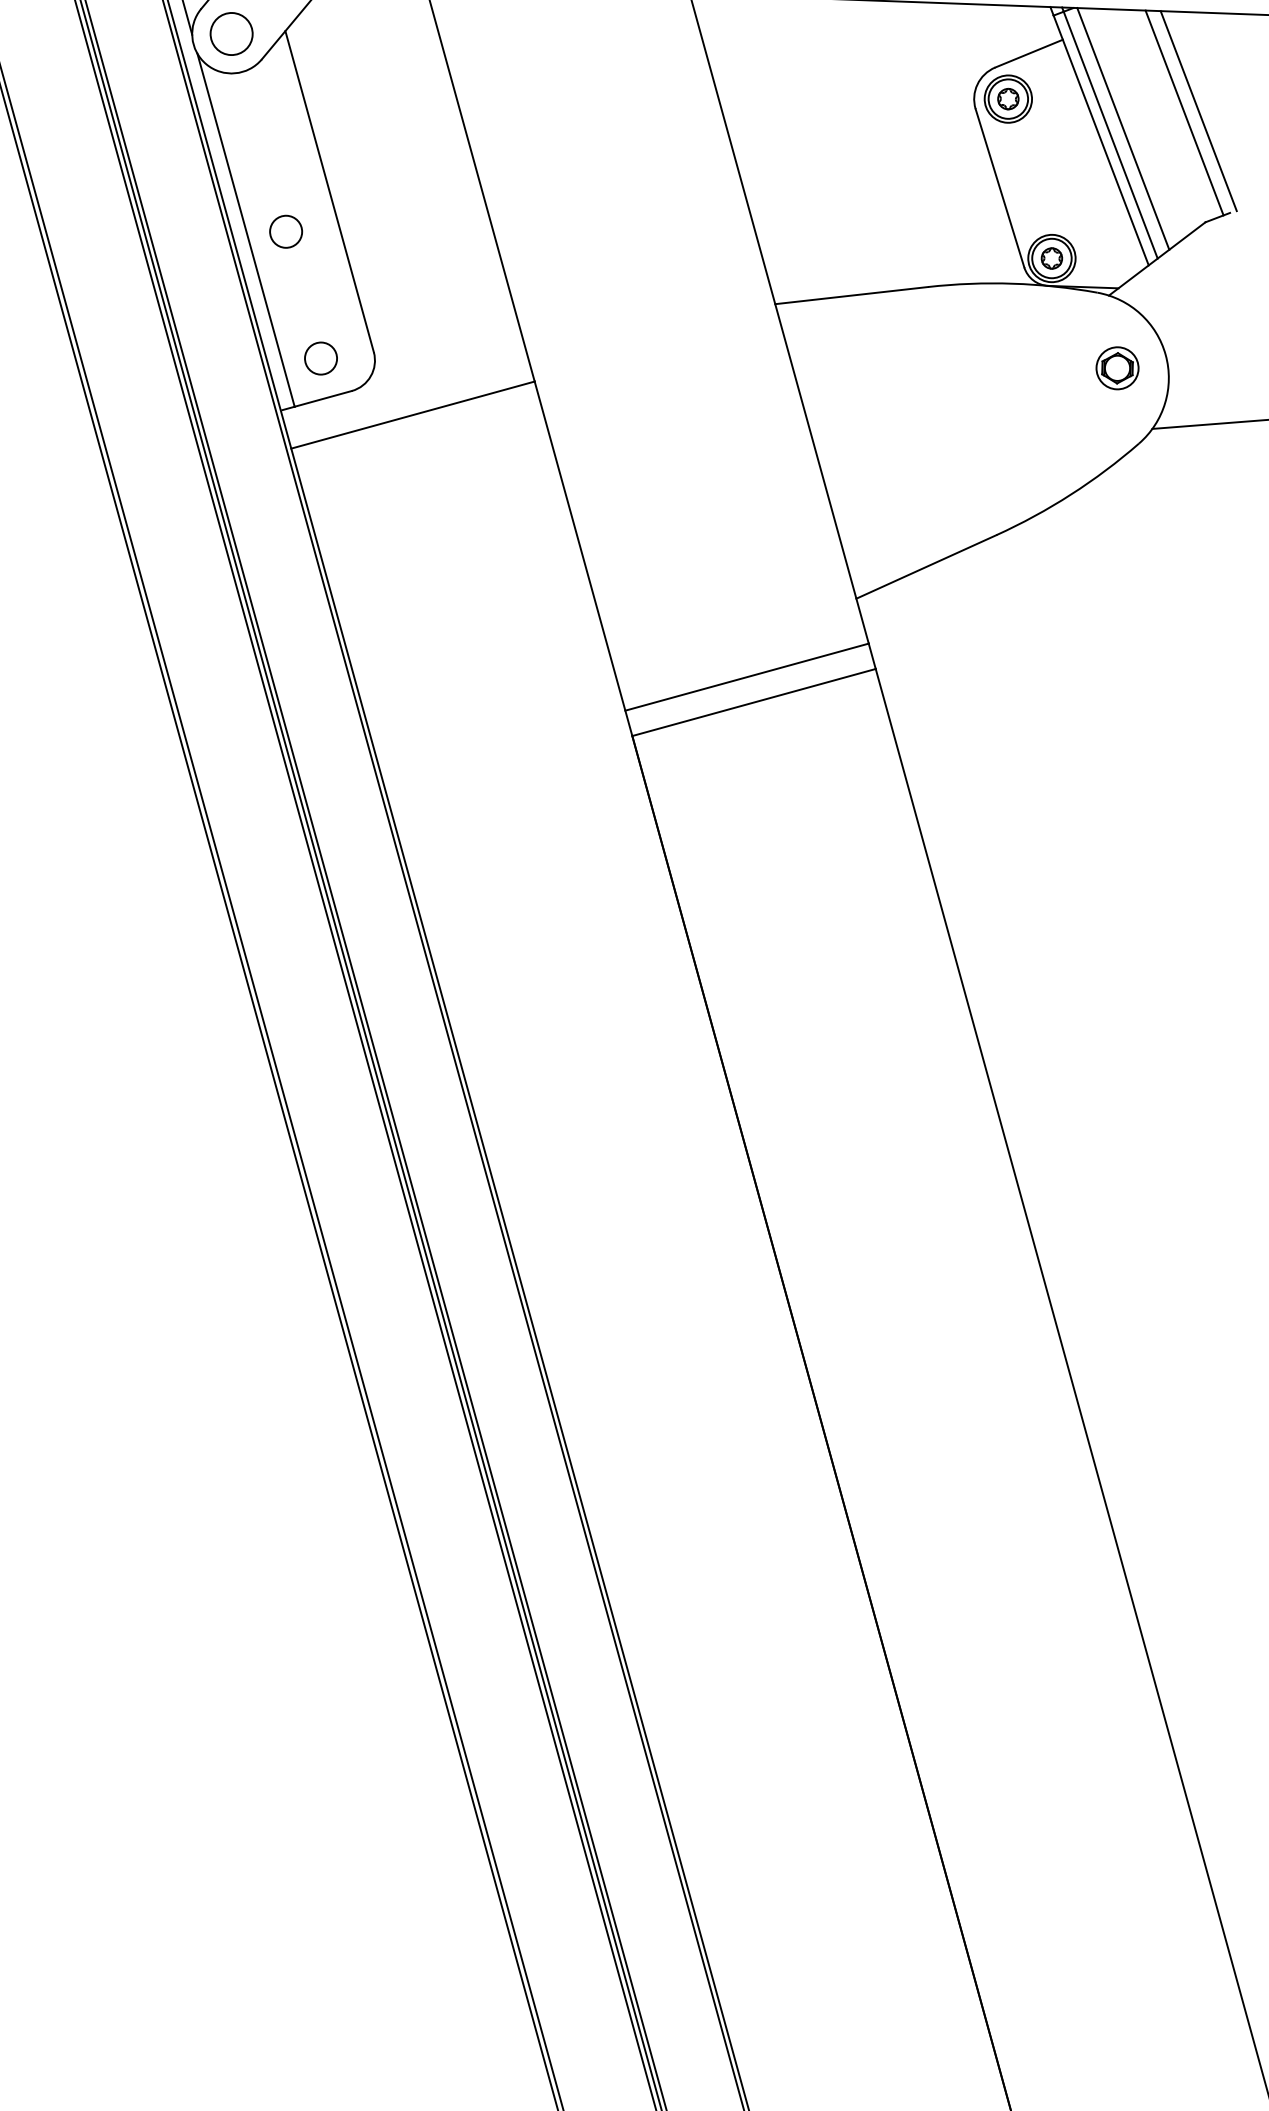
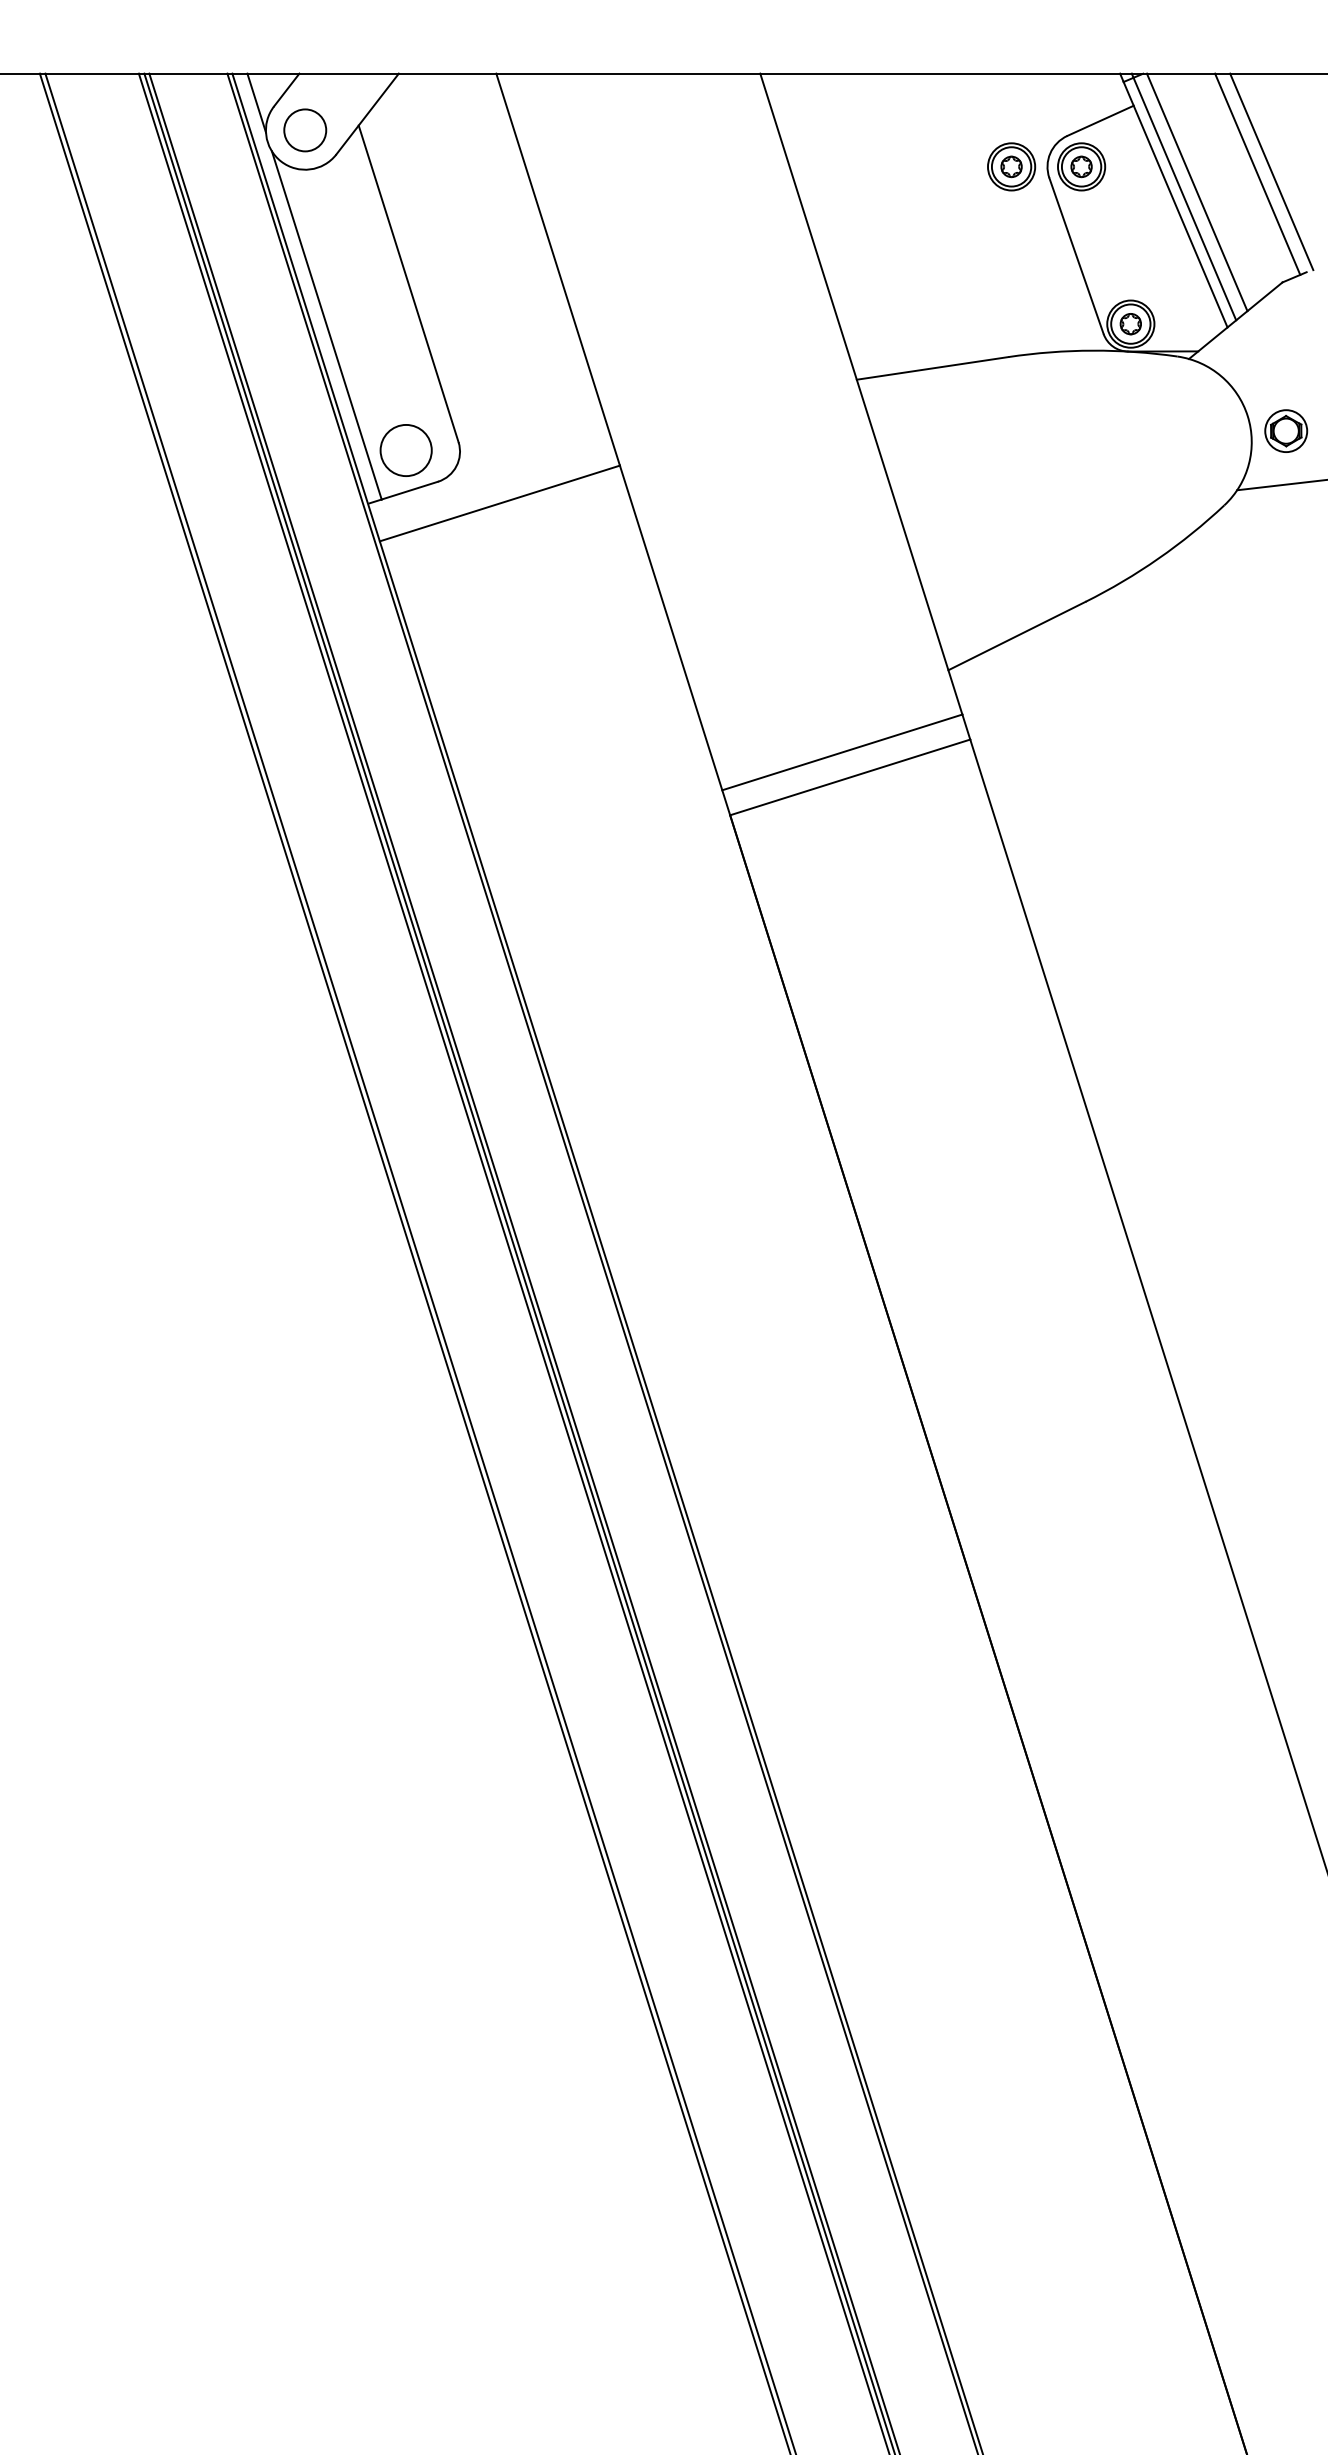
part: (938, 96) -> (1011, 166), added
circle: (285, 231) -> (366, 325), removed
circle: (321, 358) -> (406, 450), size x1.6
part: (1117, 367) -> (1286, 430), moved

